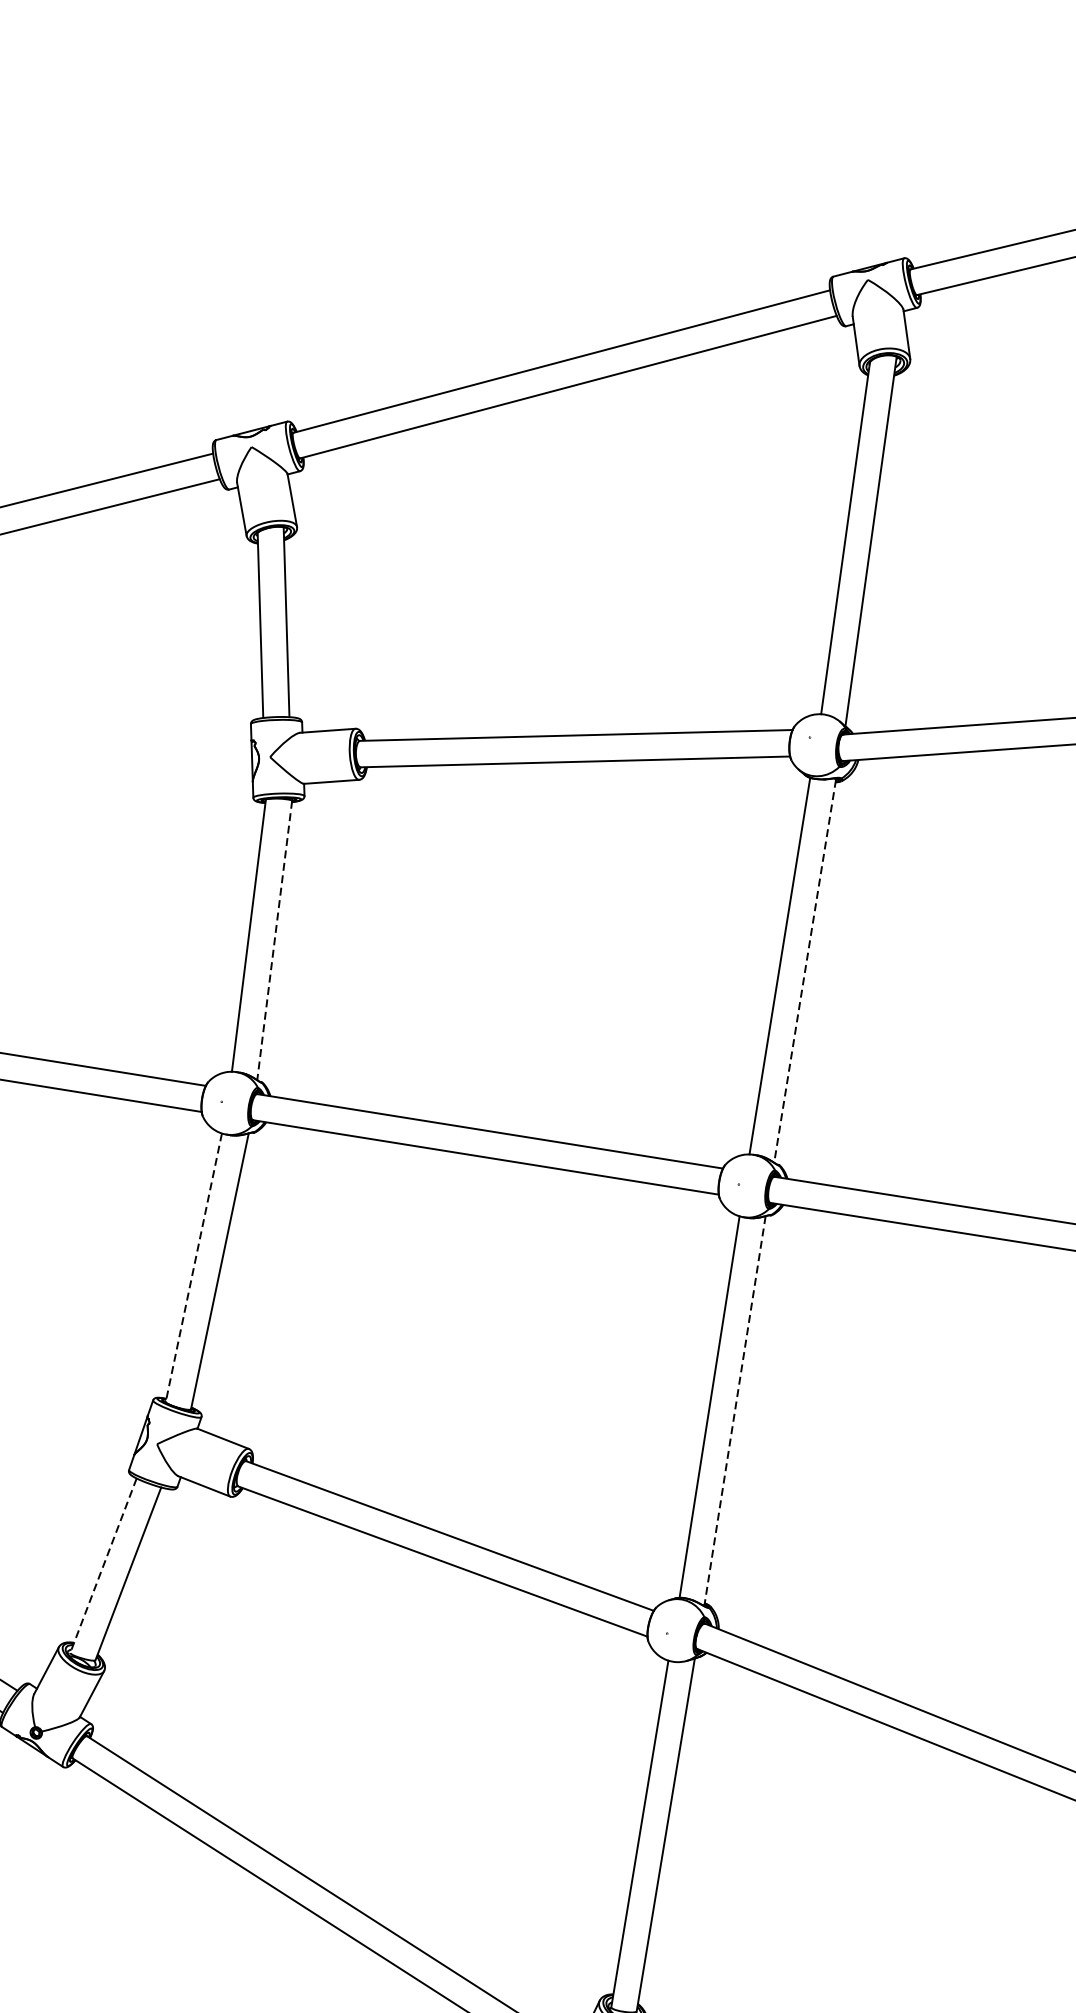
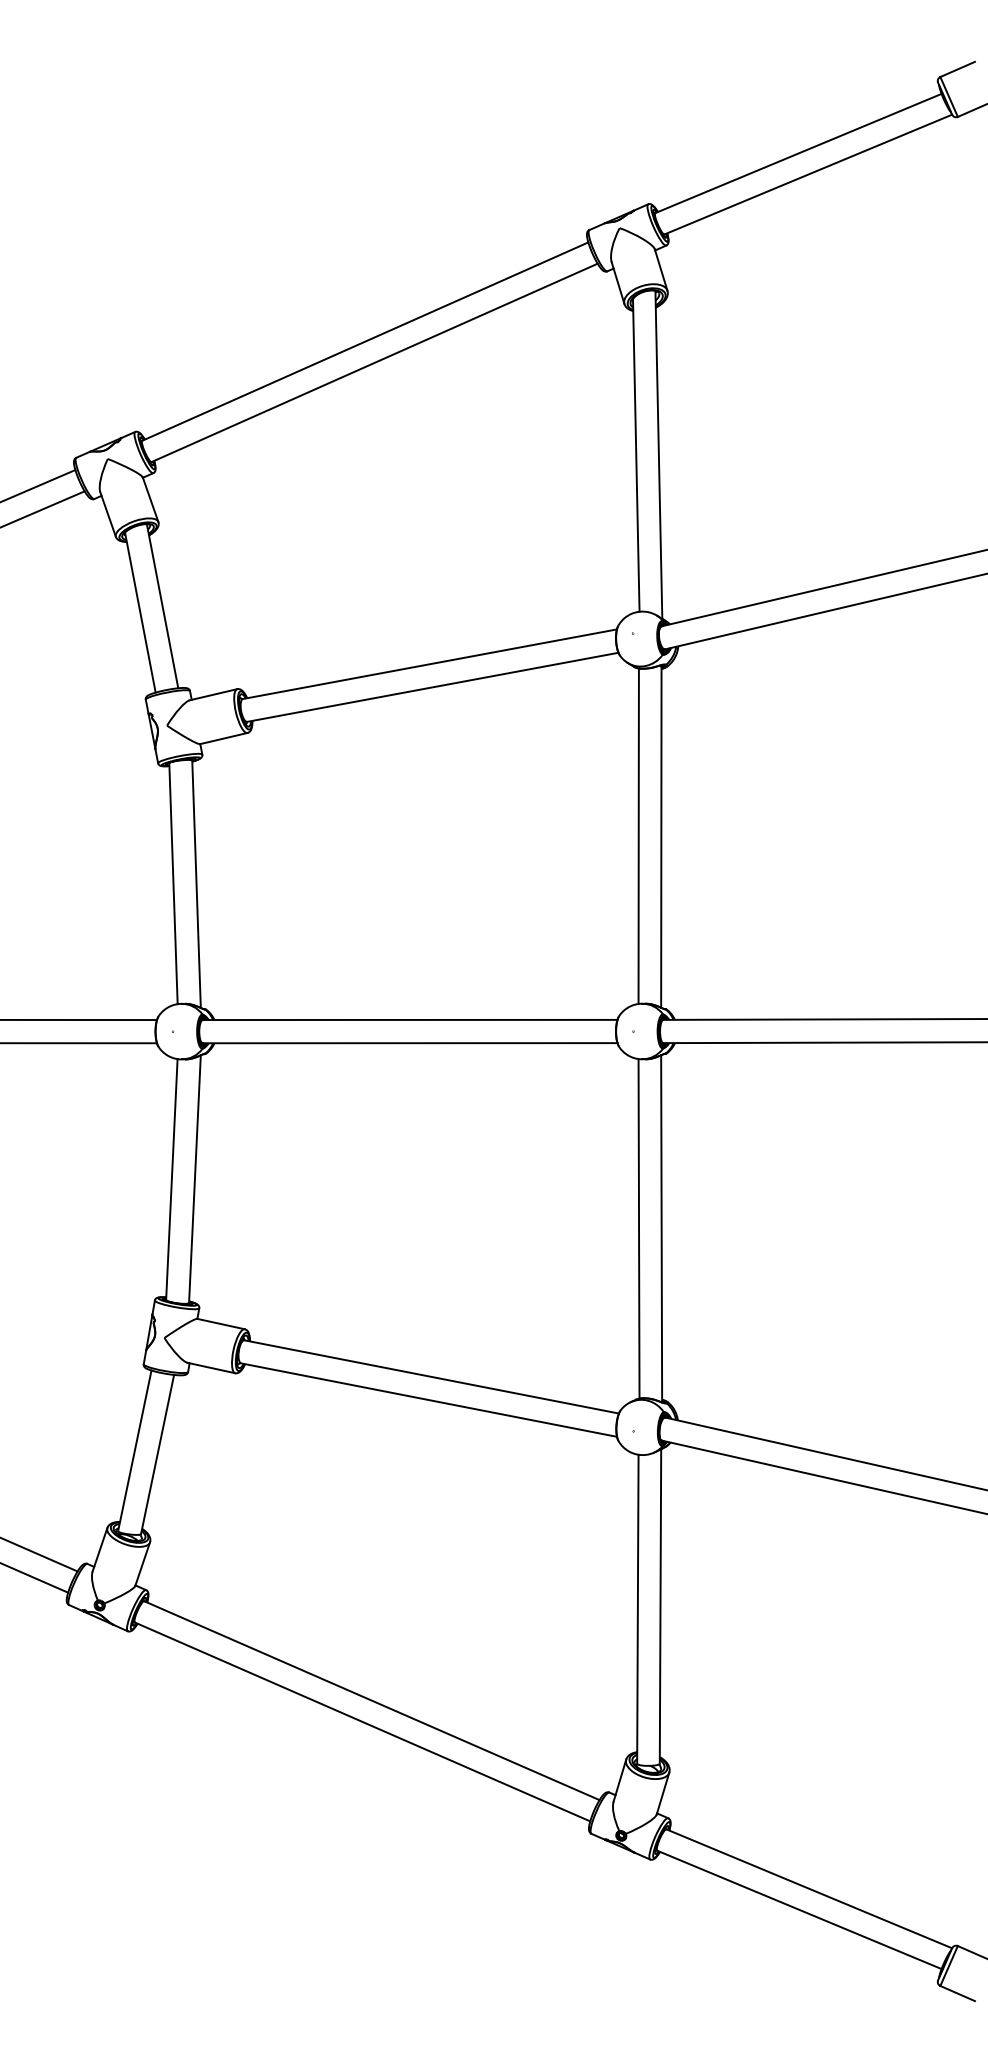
line: (274, 940) -> (196, 884), dashed -> solid
line: (805, 971) -> (661, 837), dashed -> solid
line: (193, 1267) -> (171, 1179), dashed -> solid
line: (734, 1410) -> (661, 1228), dashed -> solid
line: (103, 1566) -> (134, 1451), dashed -> solid

